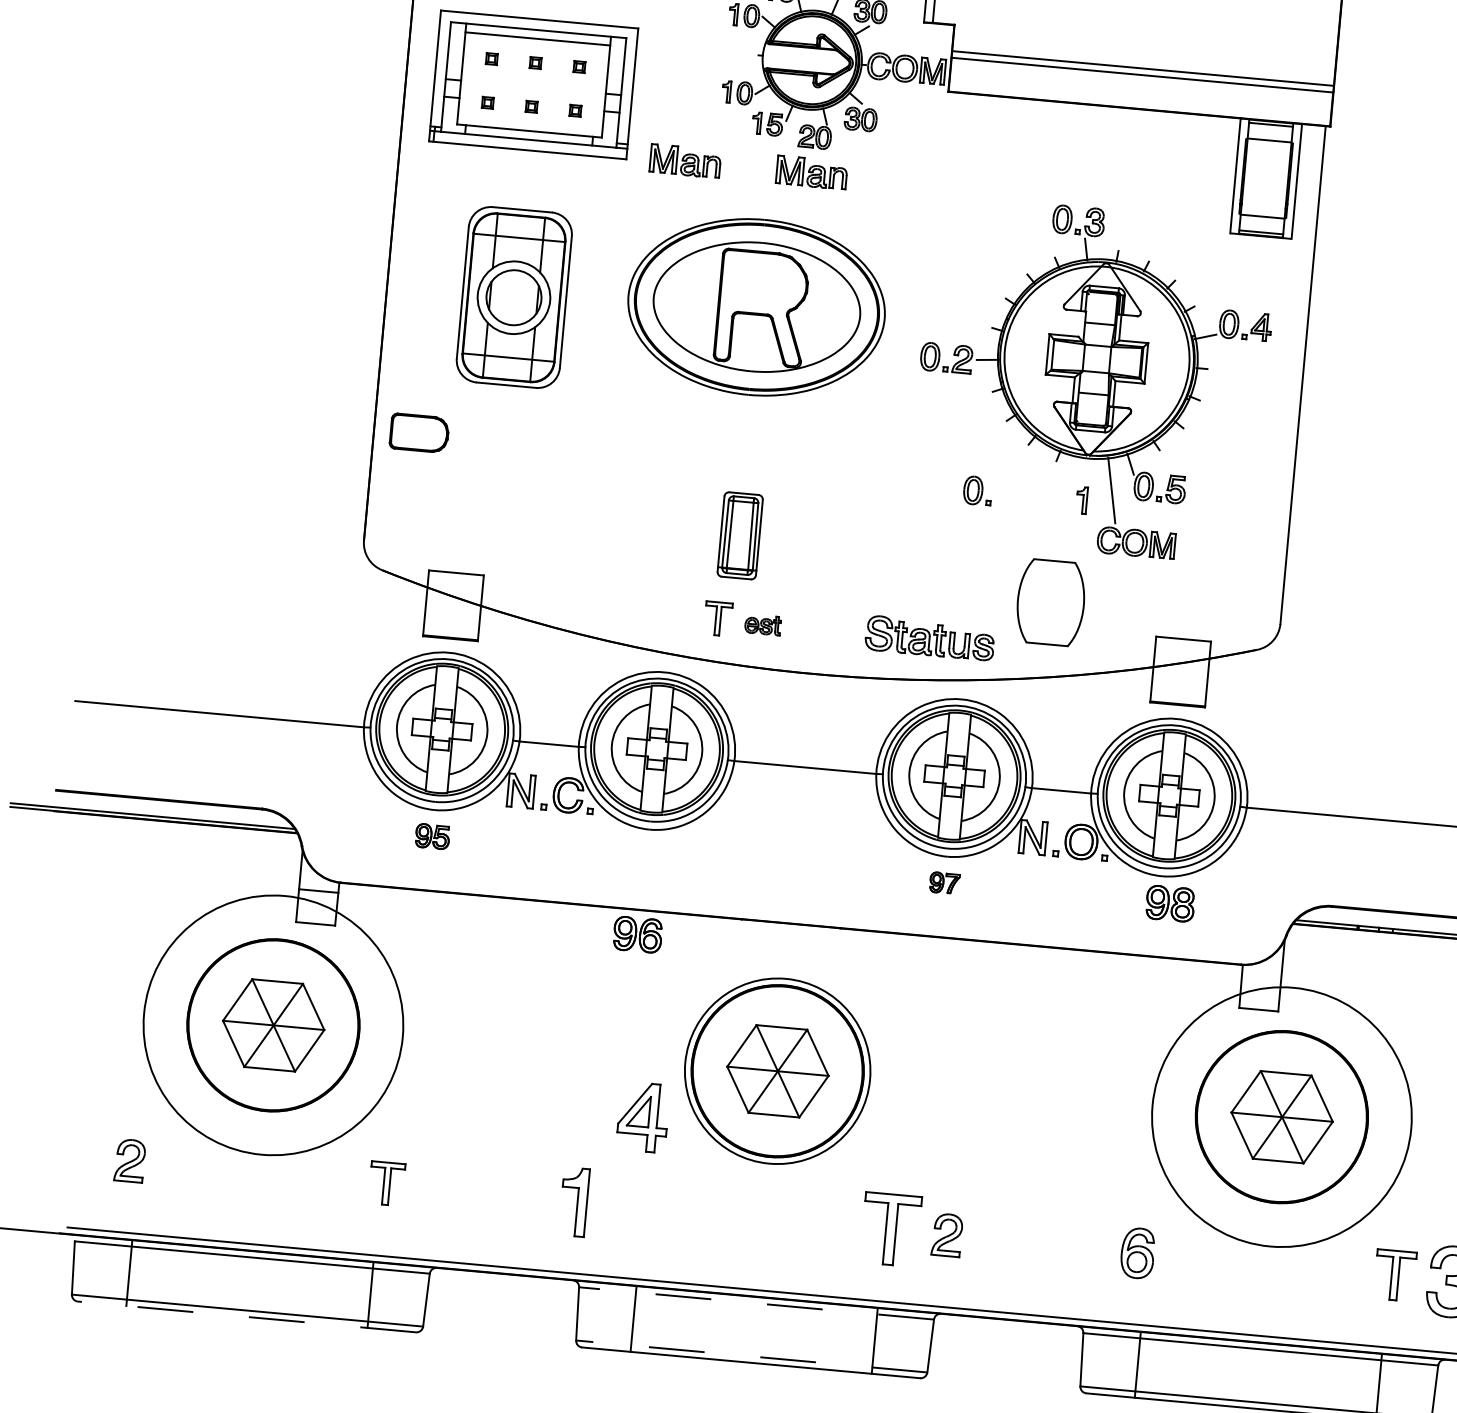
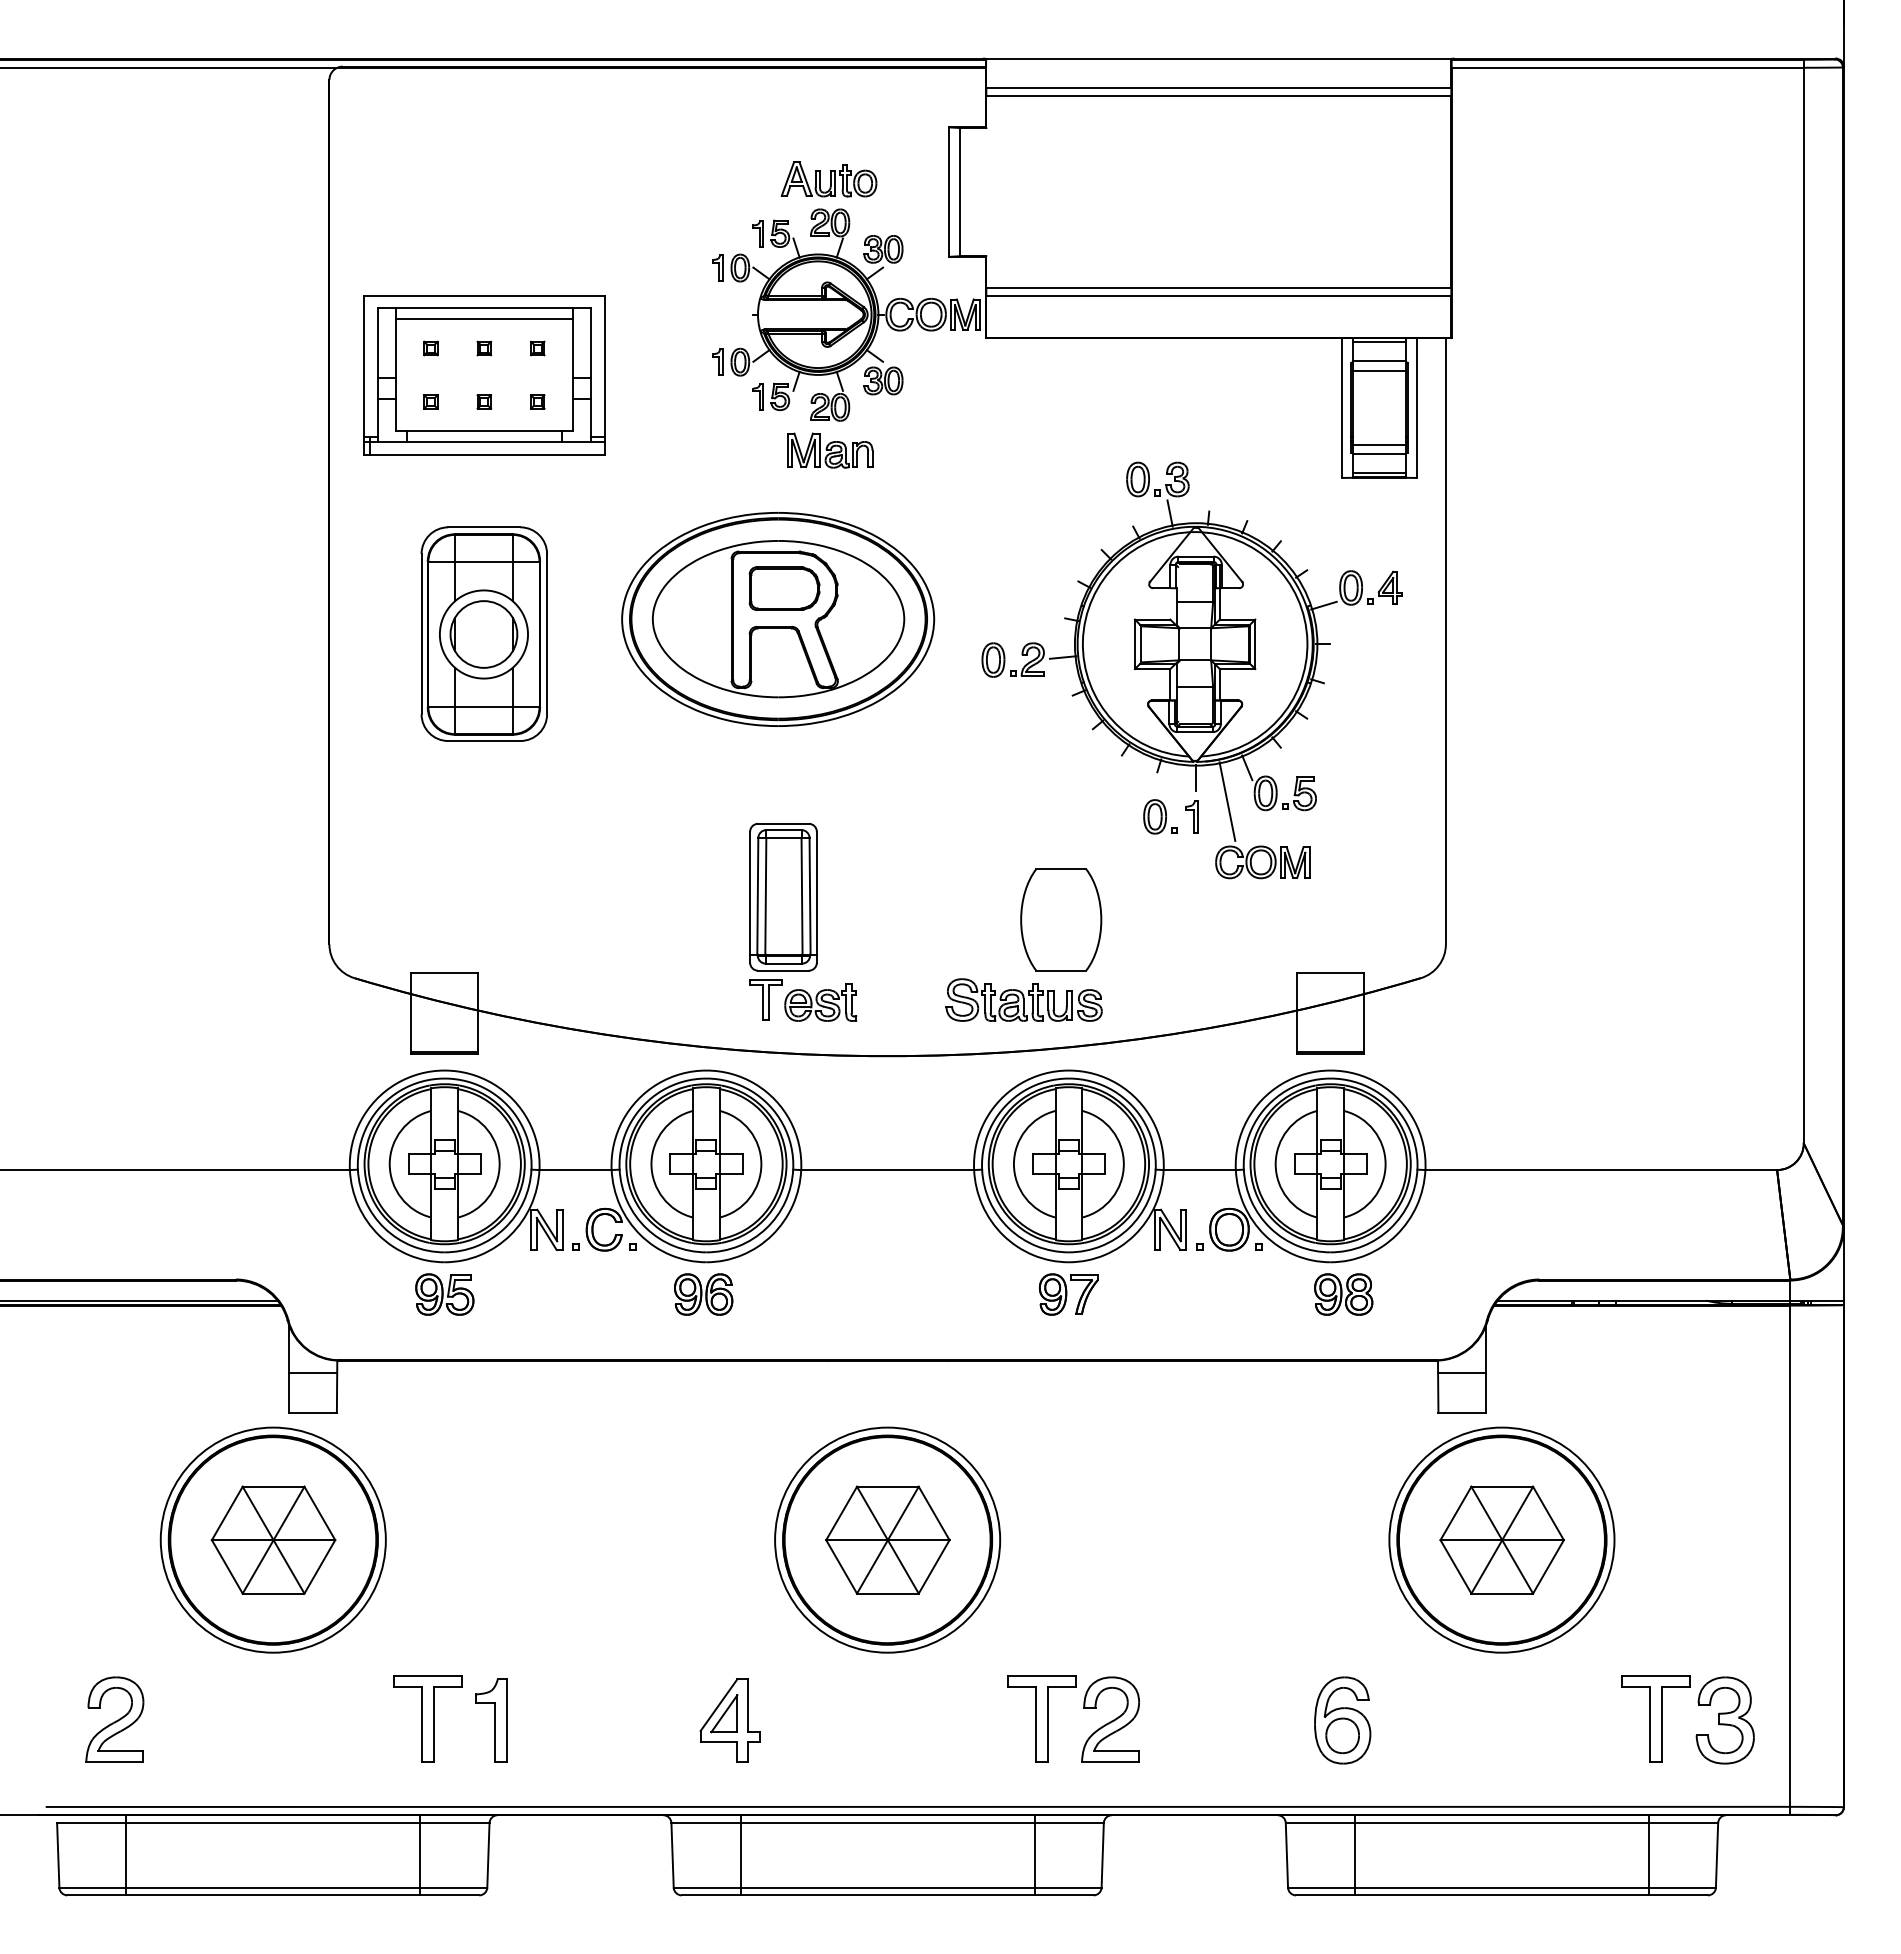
line: (1268, 147) -> (1379, 370), added
part: (685, 161) -> (676, 450), removed
line: (1263, 208) -> (1379, 444), added
part: (419, 433) -> (784, 588), moved
line: (1088, 468) -> (1196, 777), added
part: (977, 490) -> (1160, 816), moved
part: (740, 535) -> (783, 897), size x1.43
part: (1051, 602) -> (1061, 919), moved
part: (762, 624) -> (820, 1002), size x1.67
part: (432, 836) -> (444, 1294), size x1.43
part: (944, 883) -> (1068, 1294), size x1.67
part: (637, 934) -> (703, 1294), moved
line: (1261, 976) -> (1461, 1372), added
circle: (272, 1024) -> (272, 1539), size x0.71
circle: (1281, 1116) -> (1501, 1539), size x0.71
part: (642, 1117) -> (729, 1720), moved
part: (129, 1160) -> (114, 1719), size x1.67
part: (386, 1183) -> (427, 1718), size x1.67
part: (574, 1202) -> (491, 1720), moved
part: (947, 1235) -> (1110, 1719), size x1.67
part: (1137, 1253) -> (1342, 1720), size x1.43
part: (1394, 1275) -> (1655, 1718), size x1.43
line: (756, 1303) -> (887, 1822), dashed -> solid
line: (247, 1317) -> (273, 1895), dashed -> solid
line: (751, 1356) -> (887, 1887), dashed -> solid

